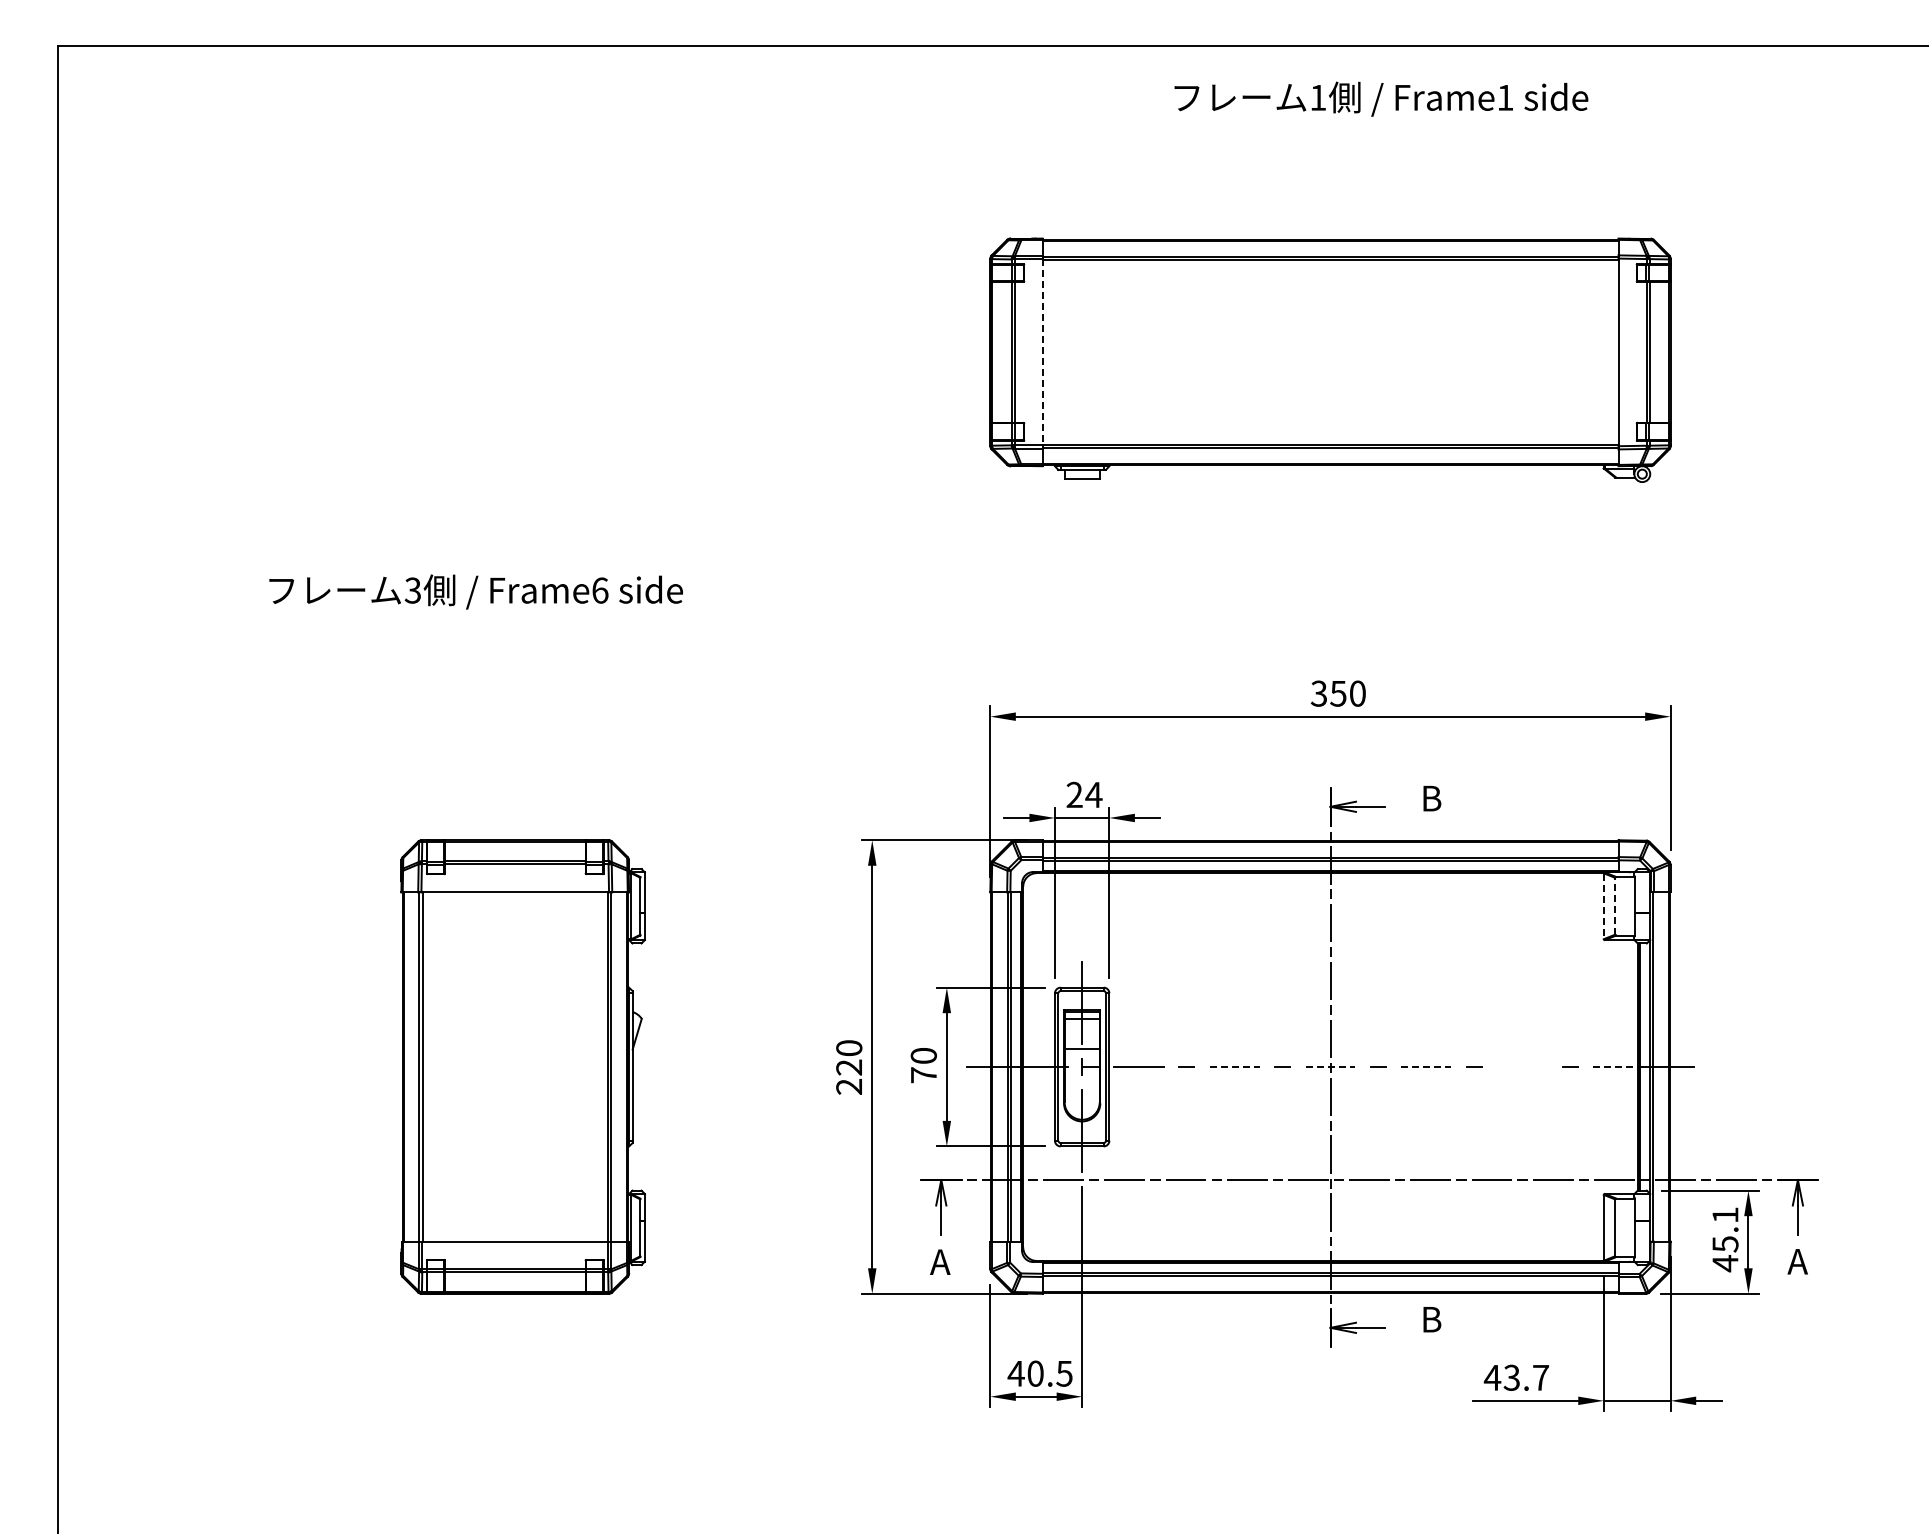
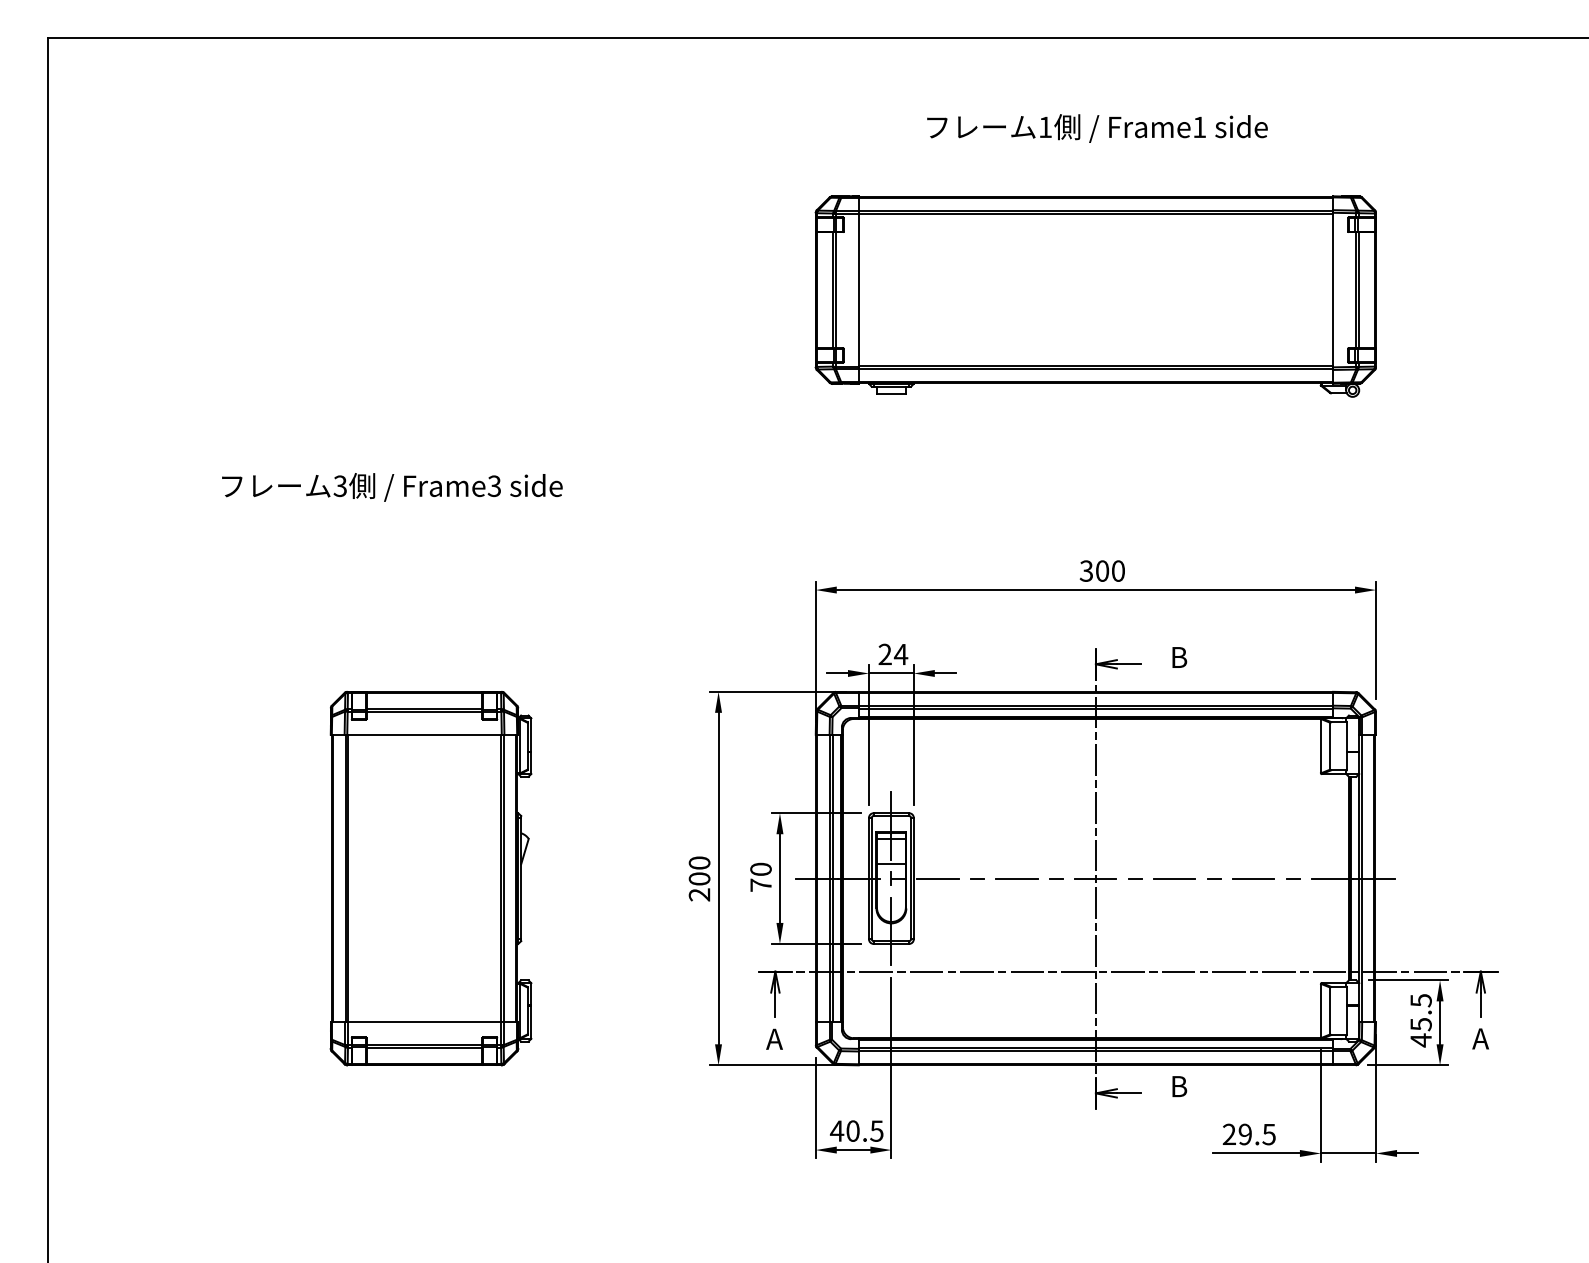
text: (1381, 98) -> (1097, 127), moved
line: (1042, 352) -> (858, 290), dashed -> solid
text: (600, 590) -> (494, 486), Frame6 -> Frame3
text: (1338, 693) -> (1102, 570), 350 -> 300
line: (1615, 905) -> (1330, 745), dashed -> solid
line: (1603, 906) -> (1320, 746), dashed -> solid
text: (849, 1067) -> (699, 878), 220 -> 200
line: (1234, 1067) -> (1016, 878), dashed -> solid
line: (1330, 1067) -> (1095, 878), dashed -> solid
line: (1426, 1067) -> (1174, 878), dashed -> solid
line: (1522, 1067) -> (1254, 878), added
line: (1618, 1067) -> (1333, 878), dashed -> solid
text: (1725, 1215) -> (1421, 1000), 45.1 -> 45.5
text: (1516, 1377) -> (1249, 1134), 43.7 -> 29.5

